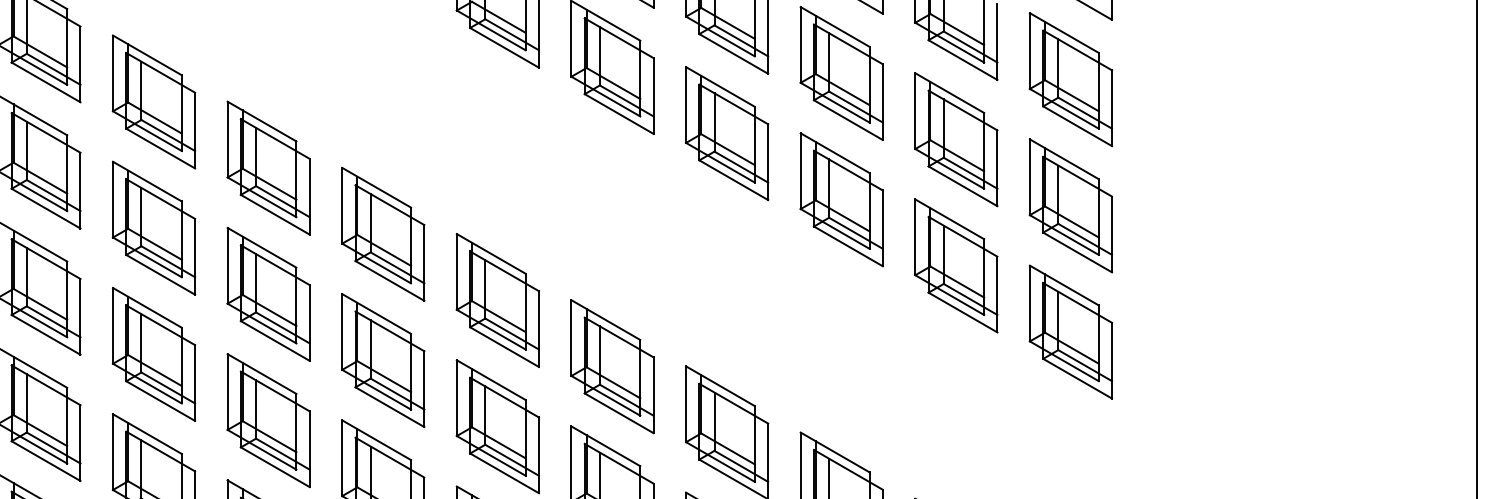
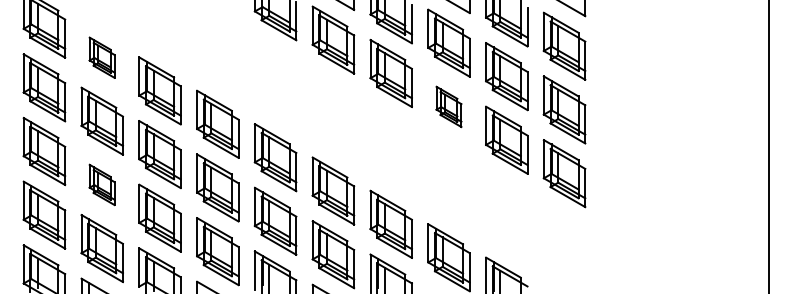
part: (152, 101) -> (101, 57), size x0.6
part: (840, 199) -> (448, 106), size x0.6
part: (152, 353) -> (101, 184), size x0.6

